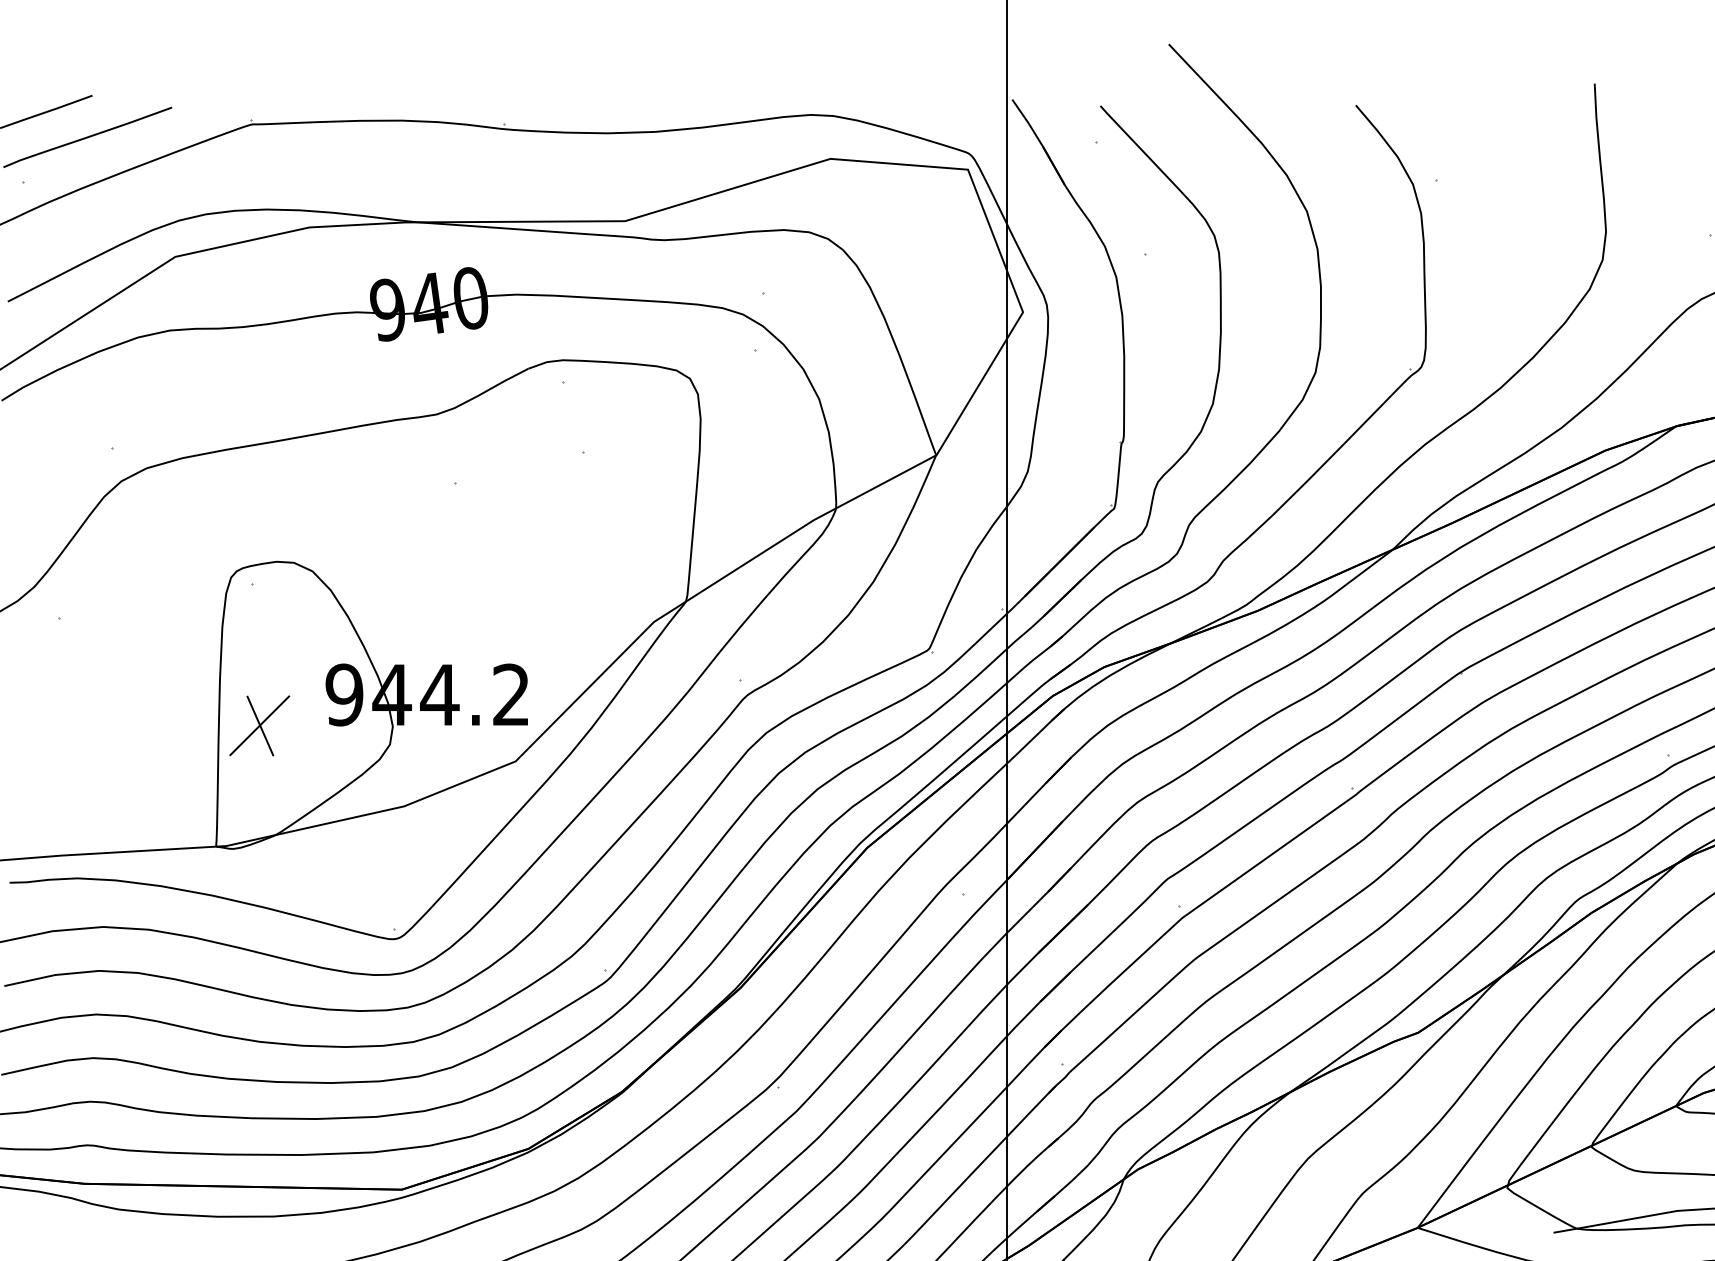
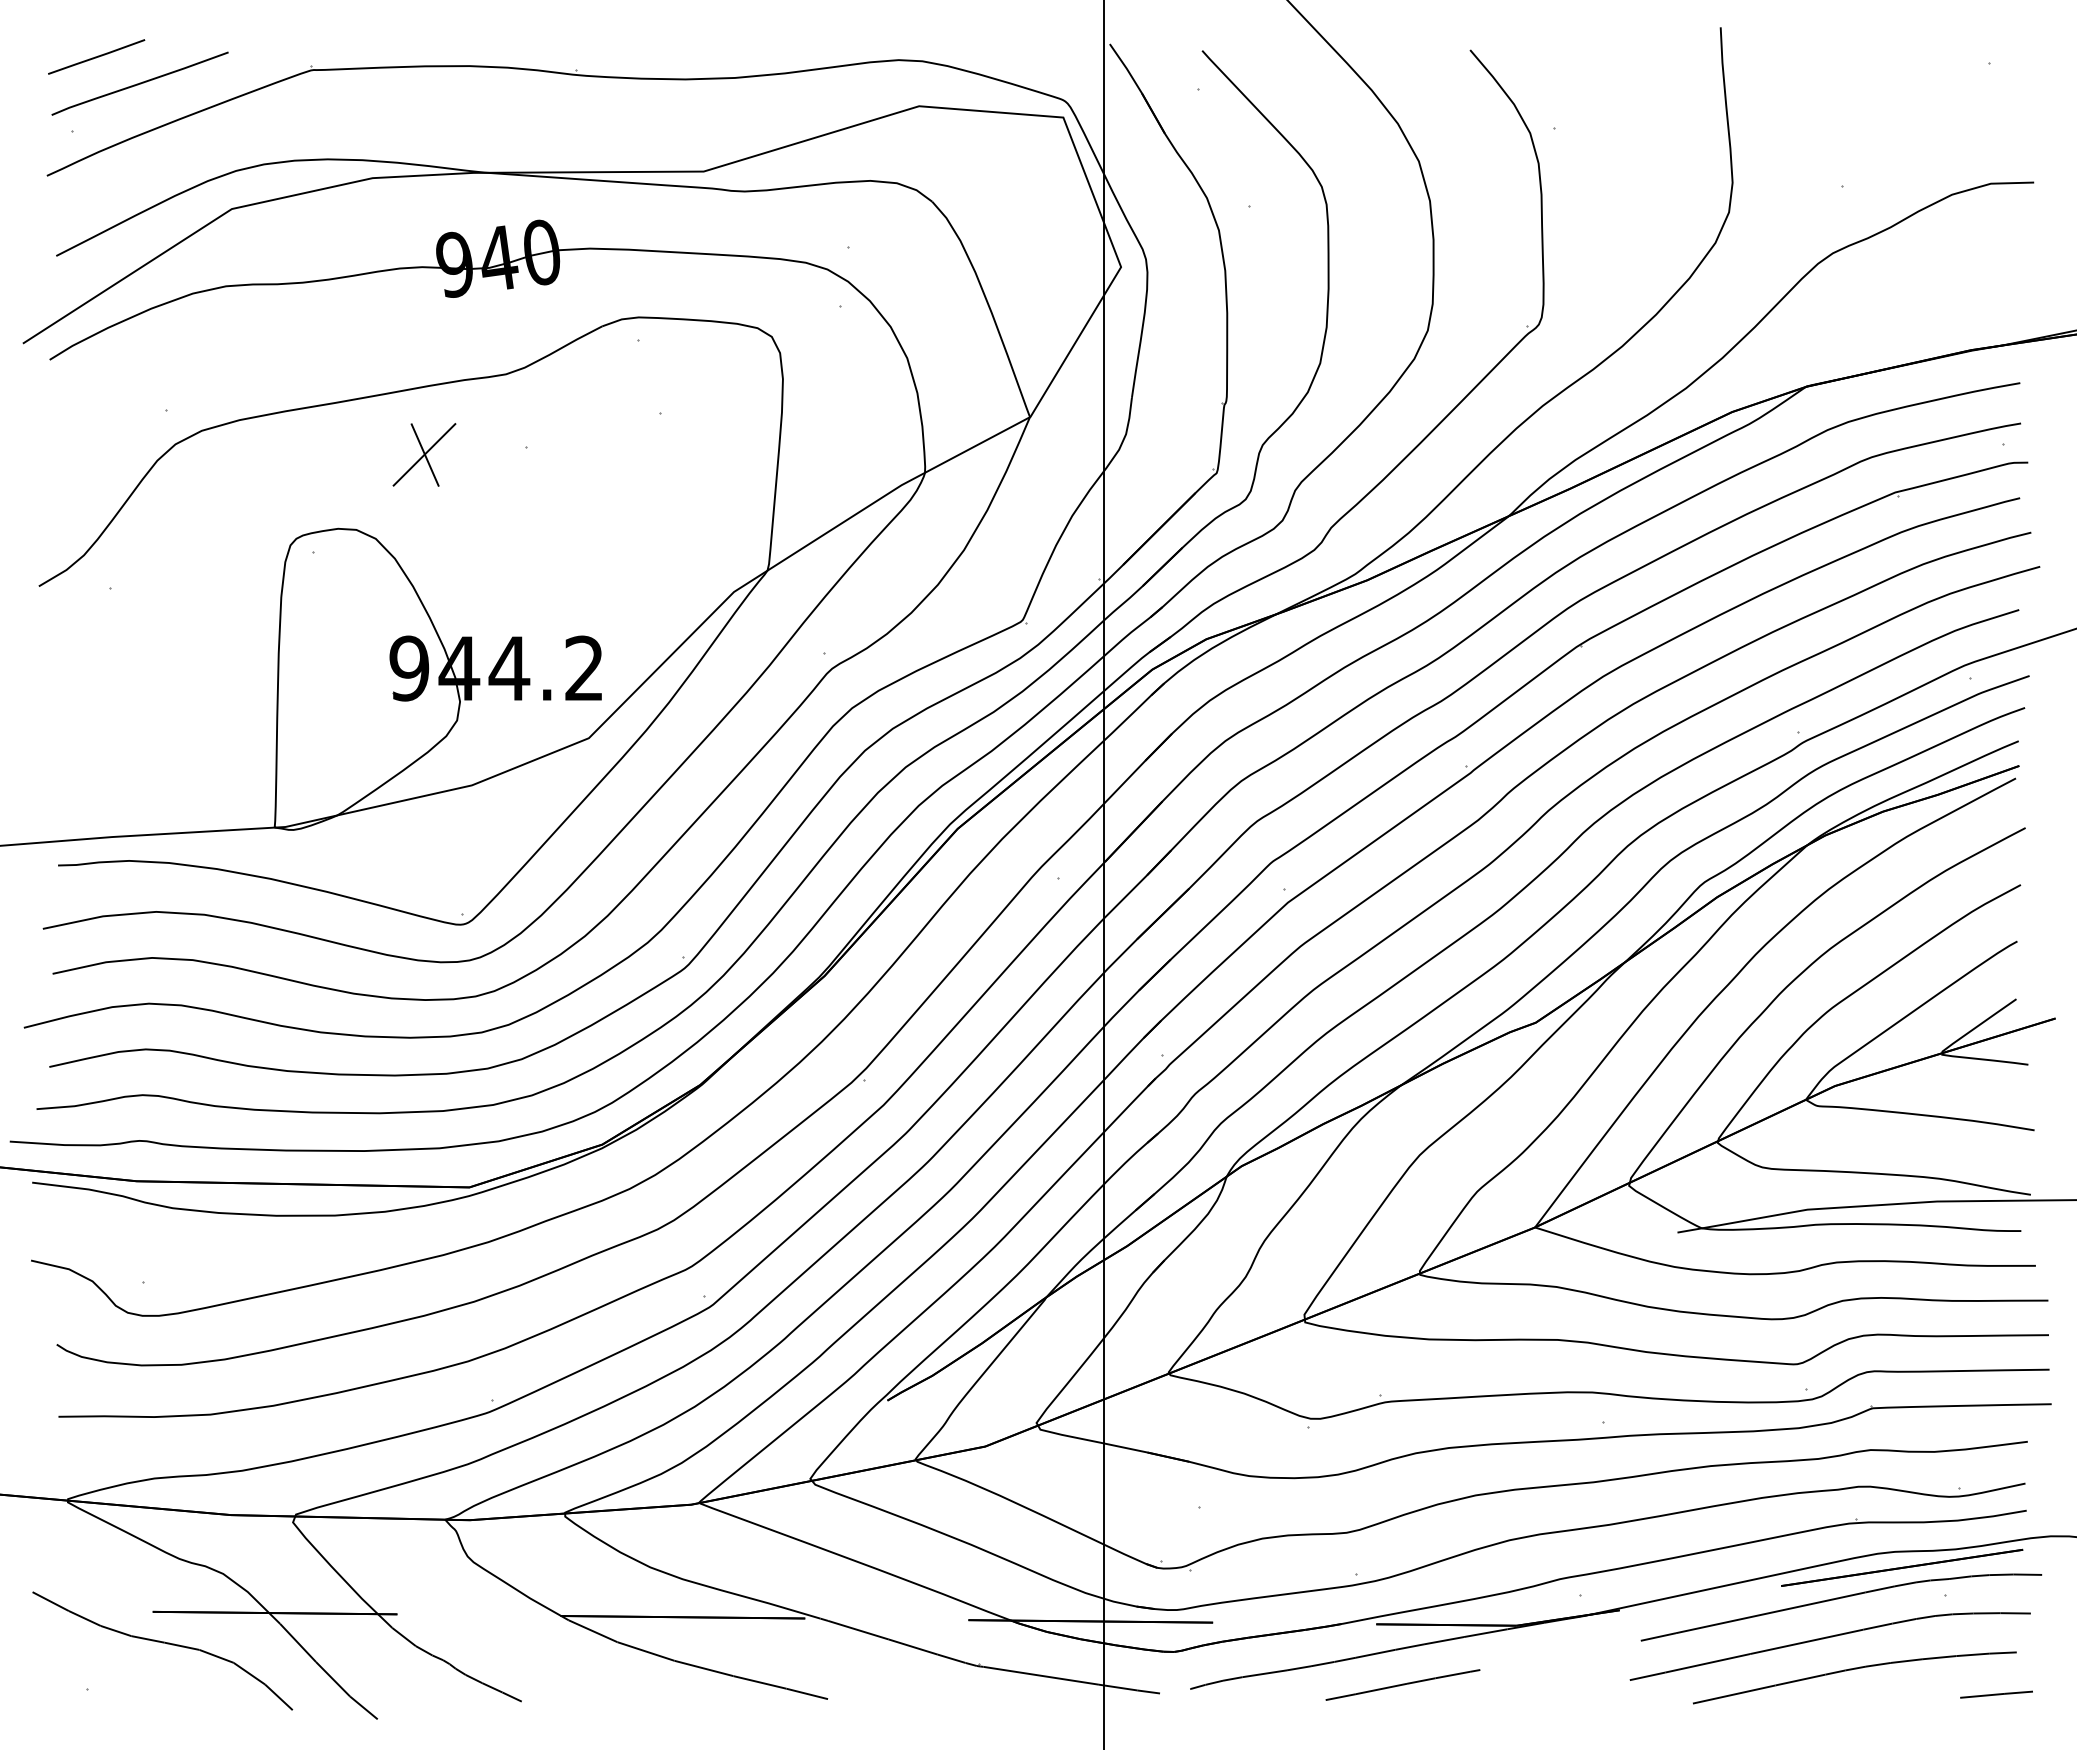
part: (259, 725) -> (424, 454), moved

